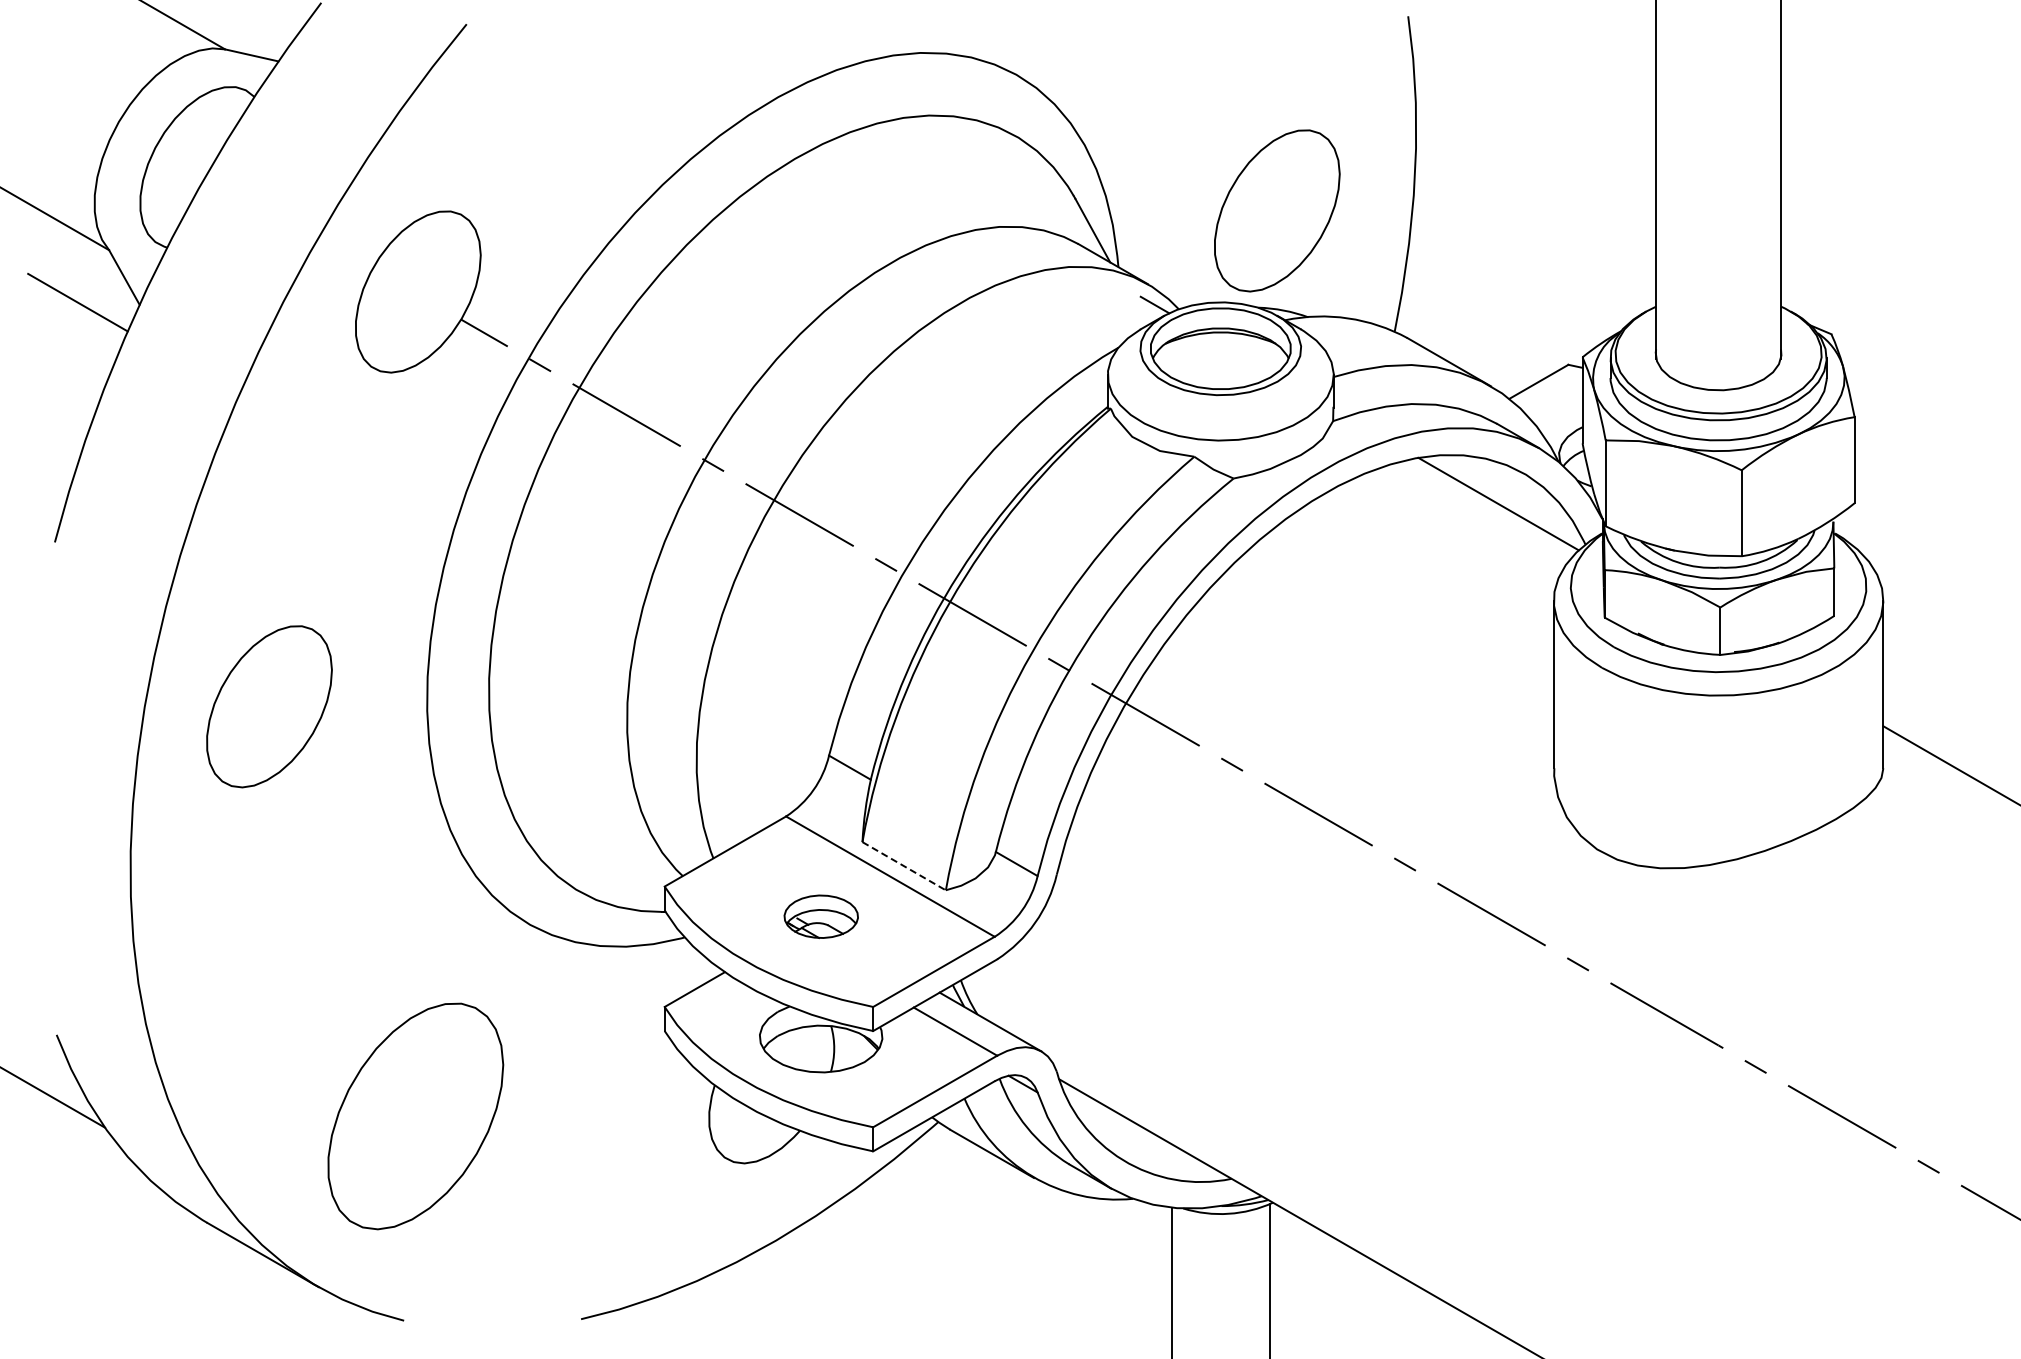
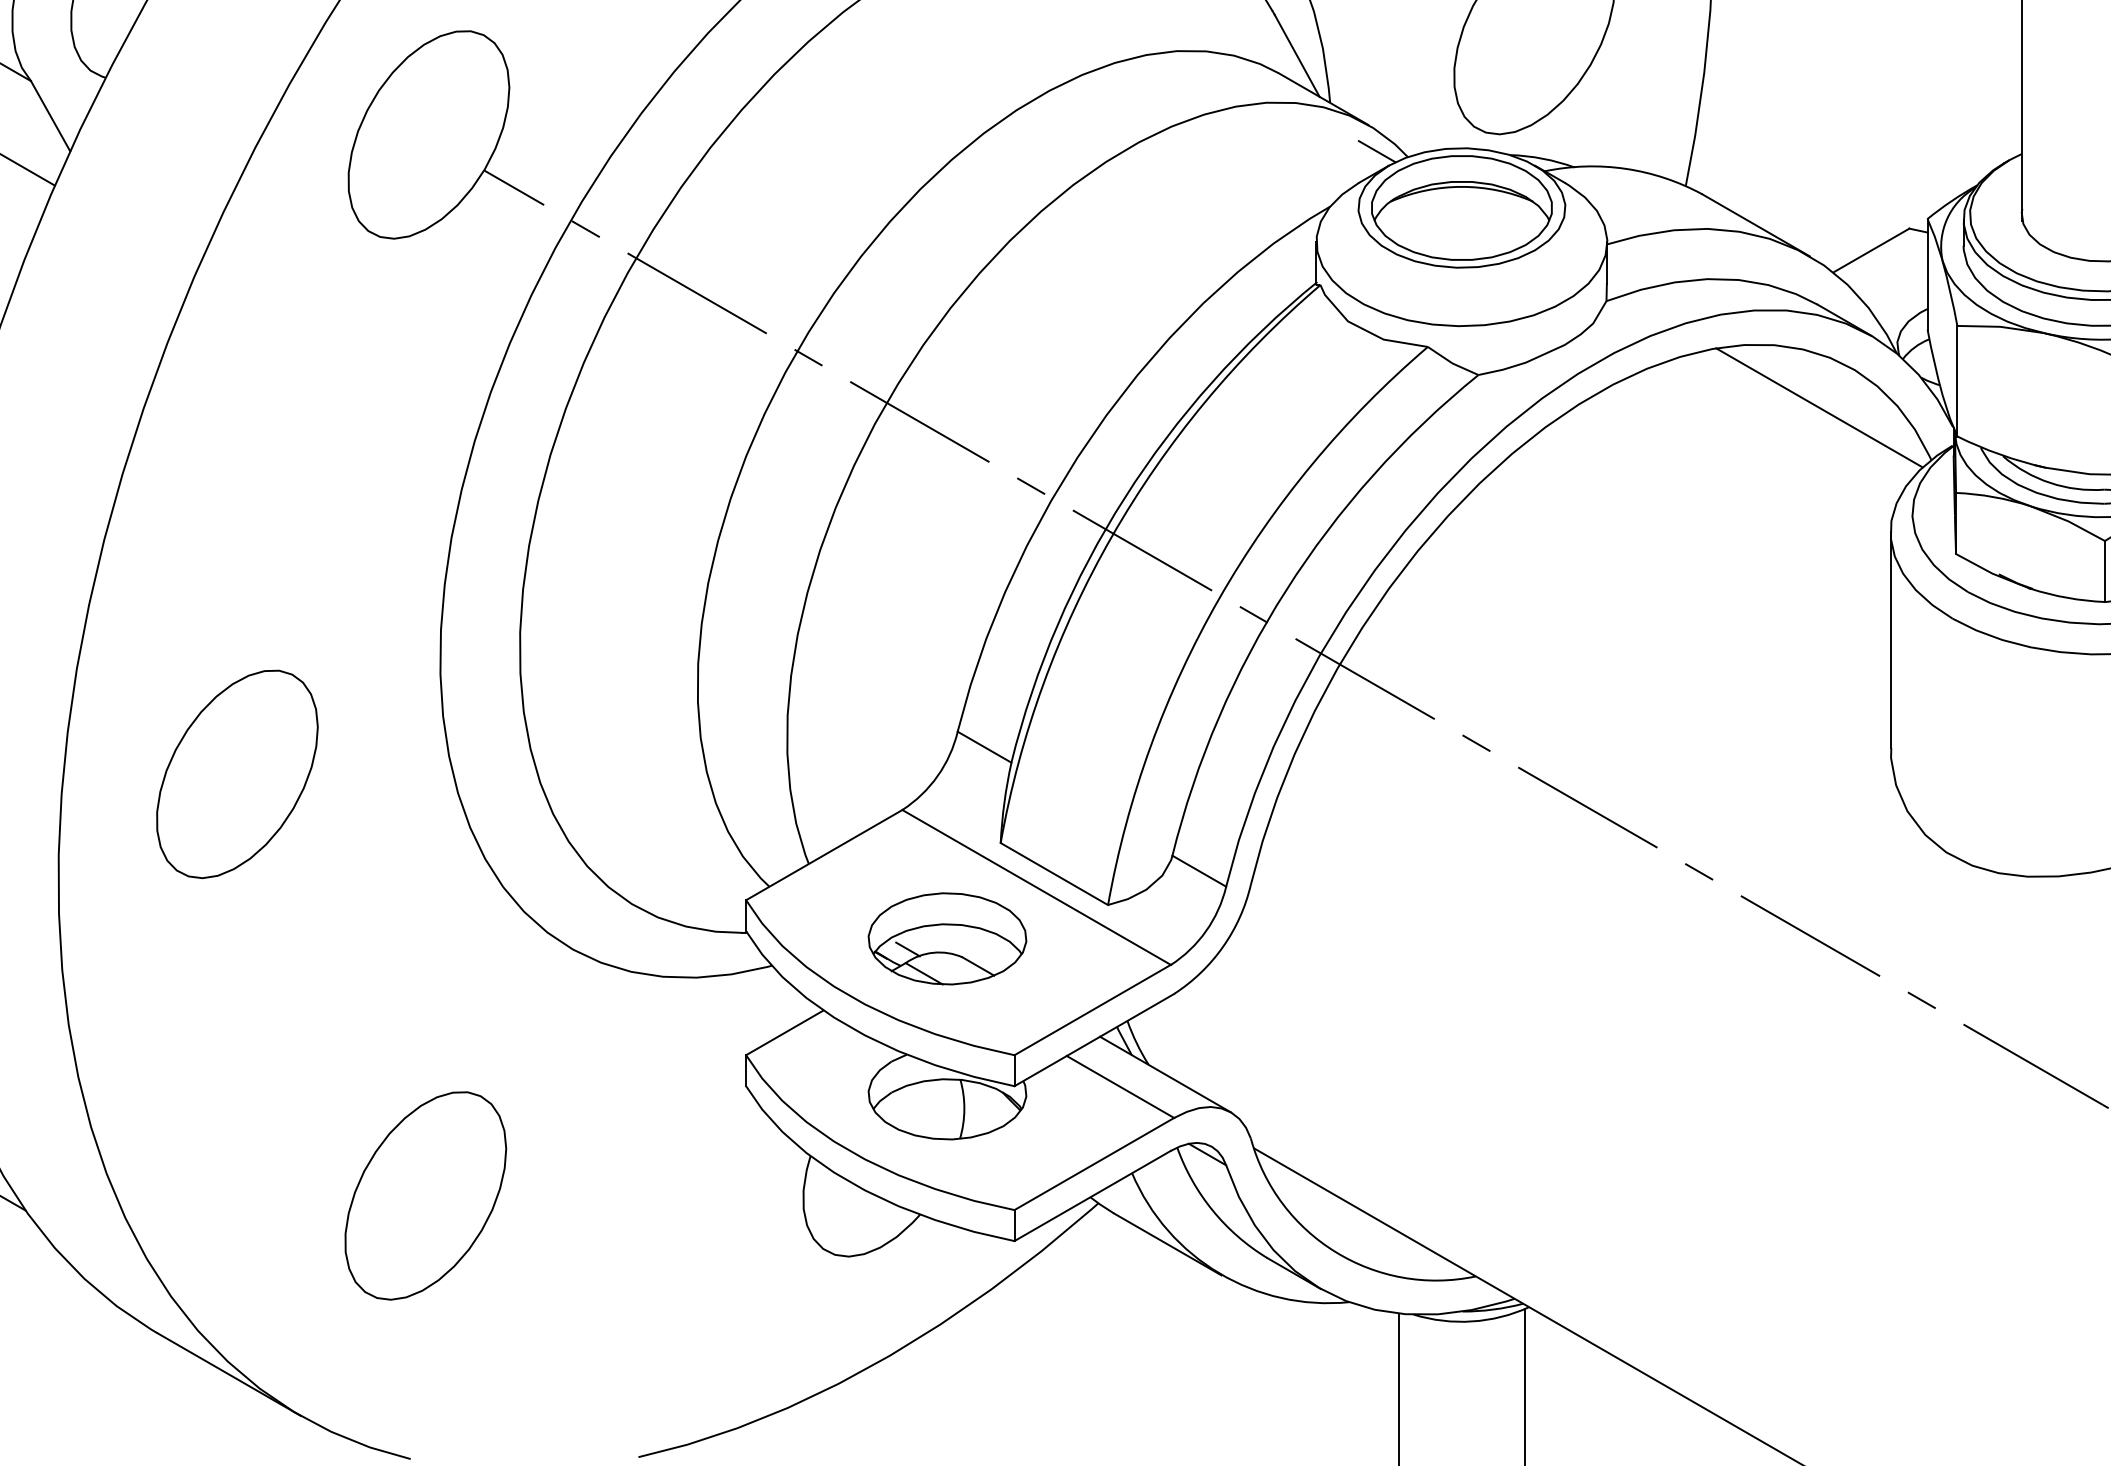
part: (269, 706) -> (237, 773), moved
line: (904, 866) -> (1054, 874), dashed -> solid
part: (821, 916) -> (947, 938), size x1.67
part: (415, 1115) -> (425, 1194), size x0.71

